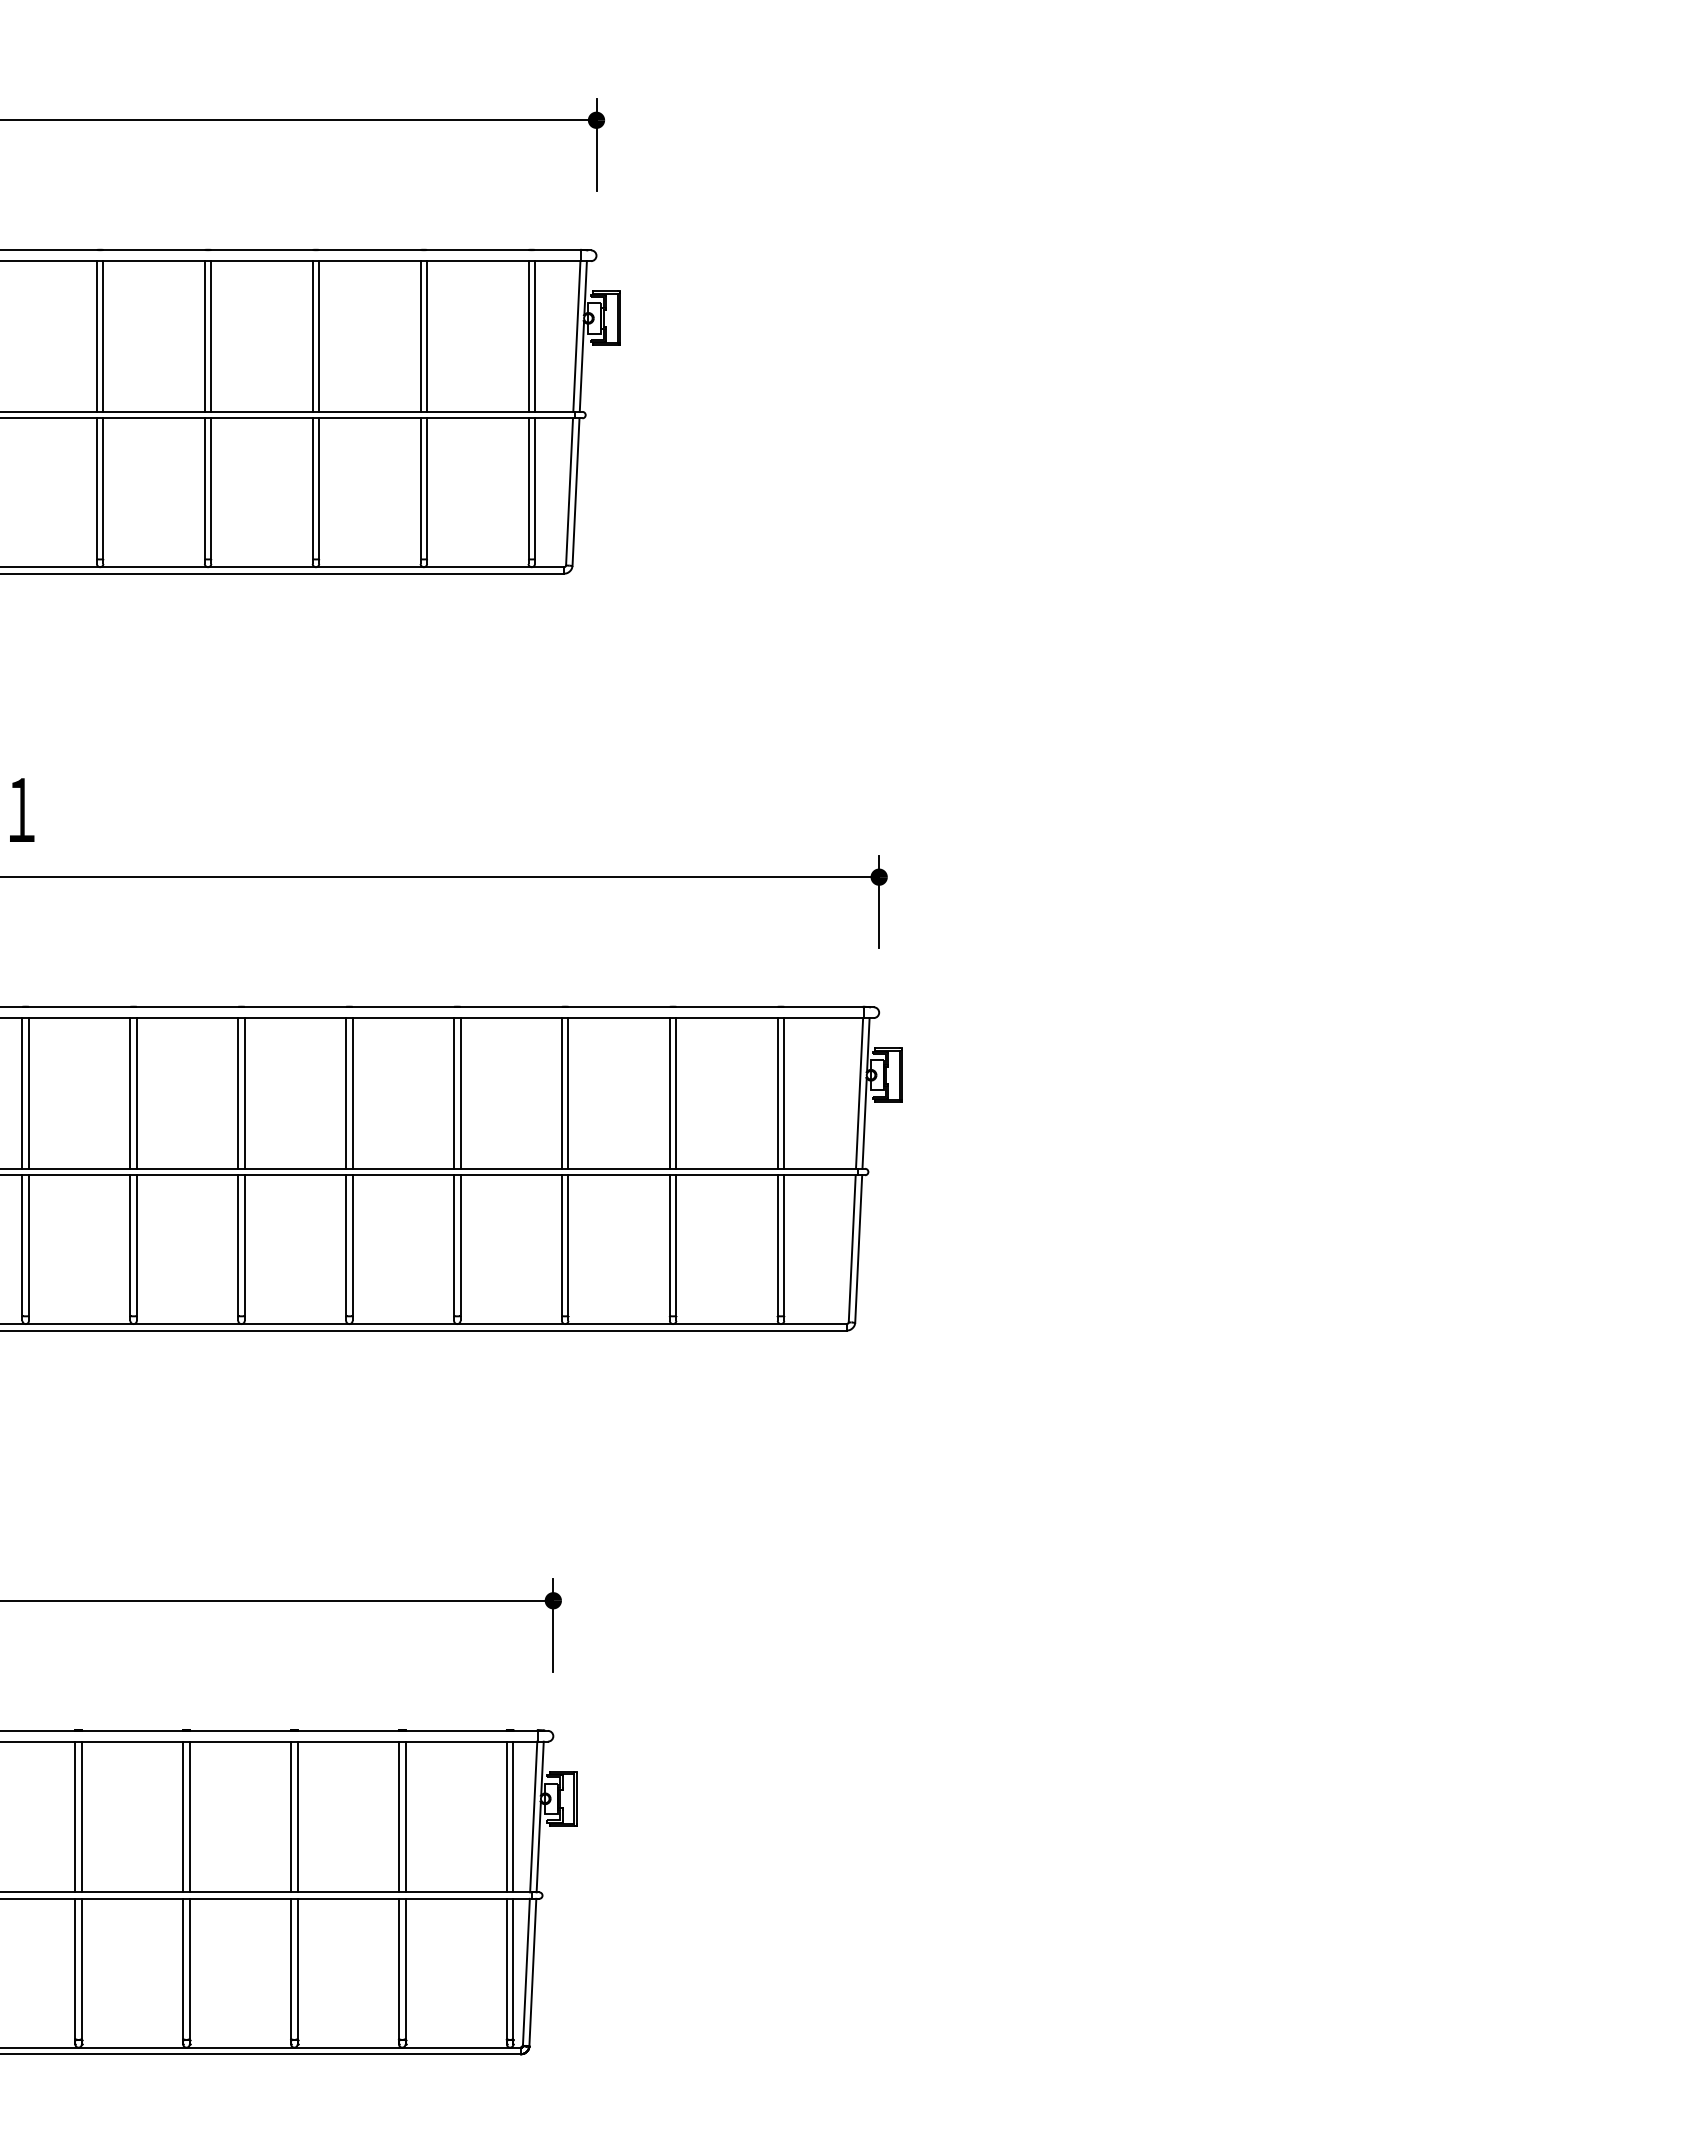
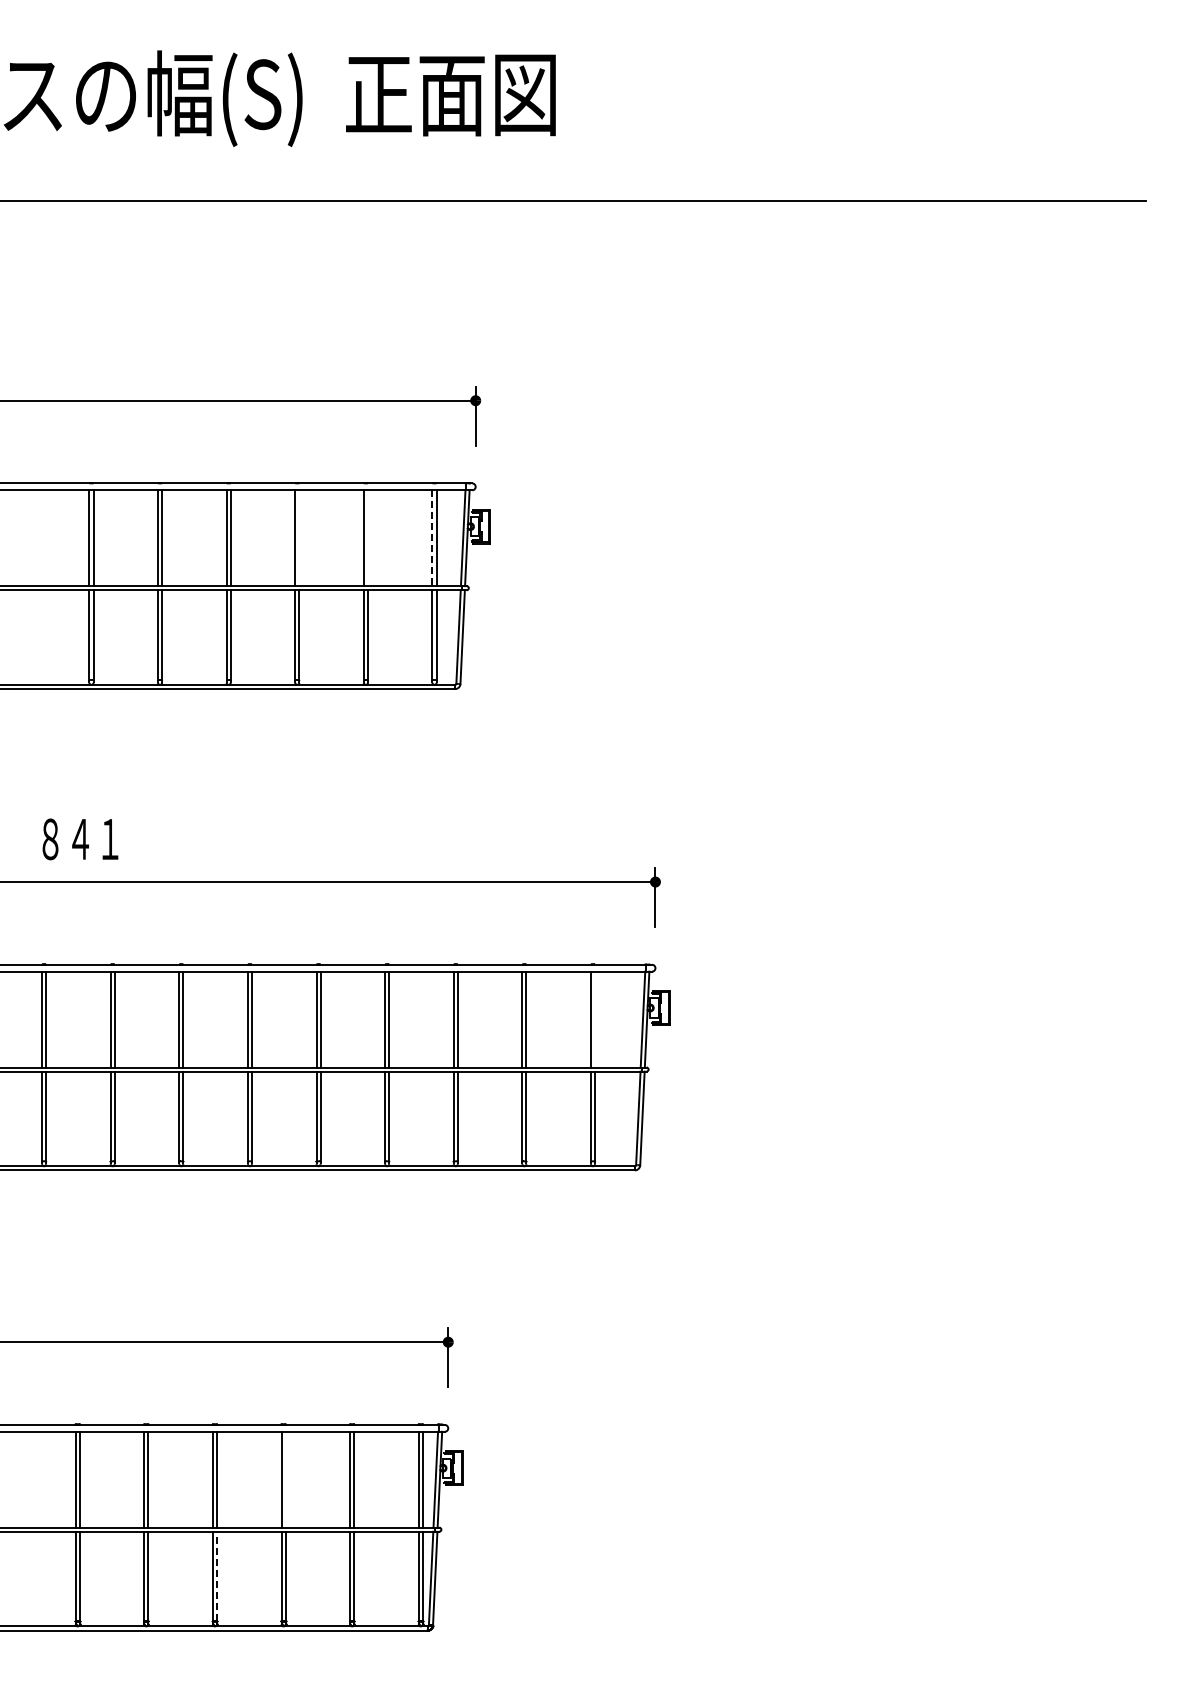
line: (319, 336) -> (299, 538), removed
line: (426, 336) -> (367, 538), removed
line: (528, 336) -> (432, 538), solid -> dashed
line: (784, 1093) -> (595, 1019), removed
line: (297, 1816) -> (285, 1479), removed
line: (190, 1969) -> (217, 1576), solid -> dashed

